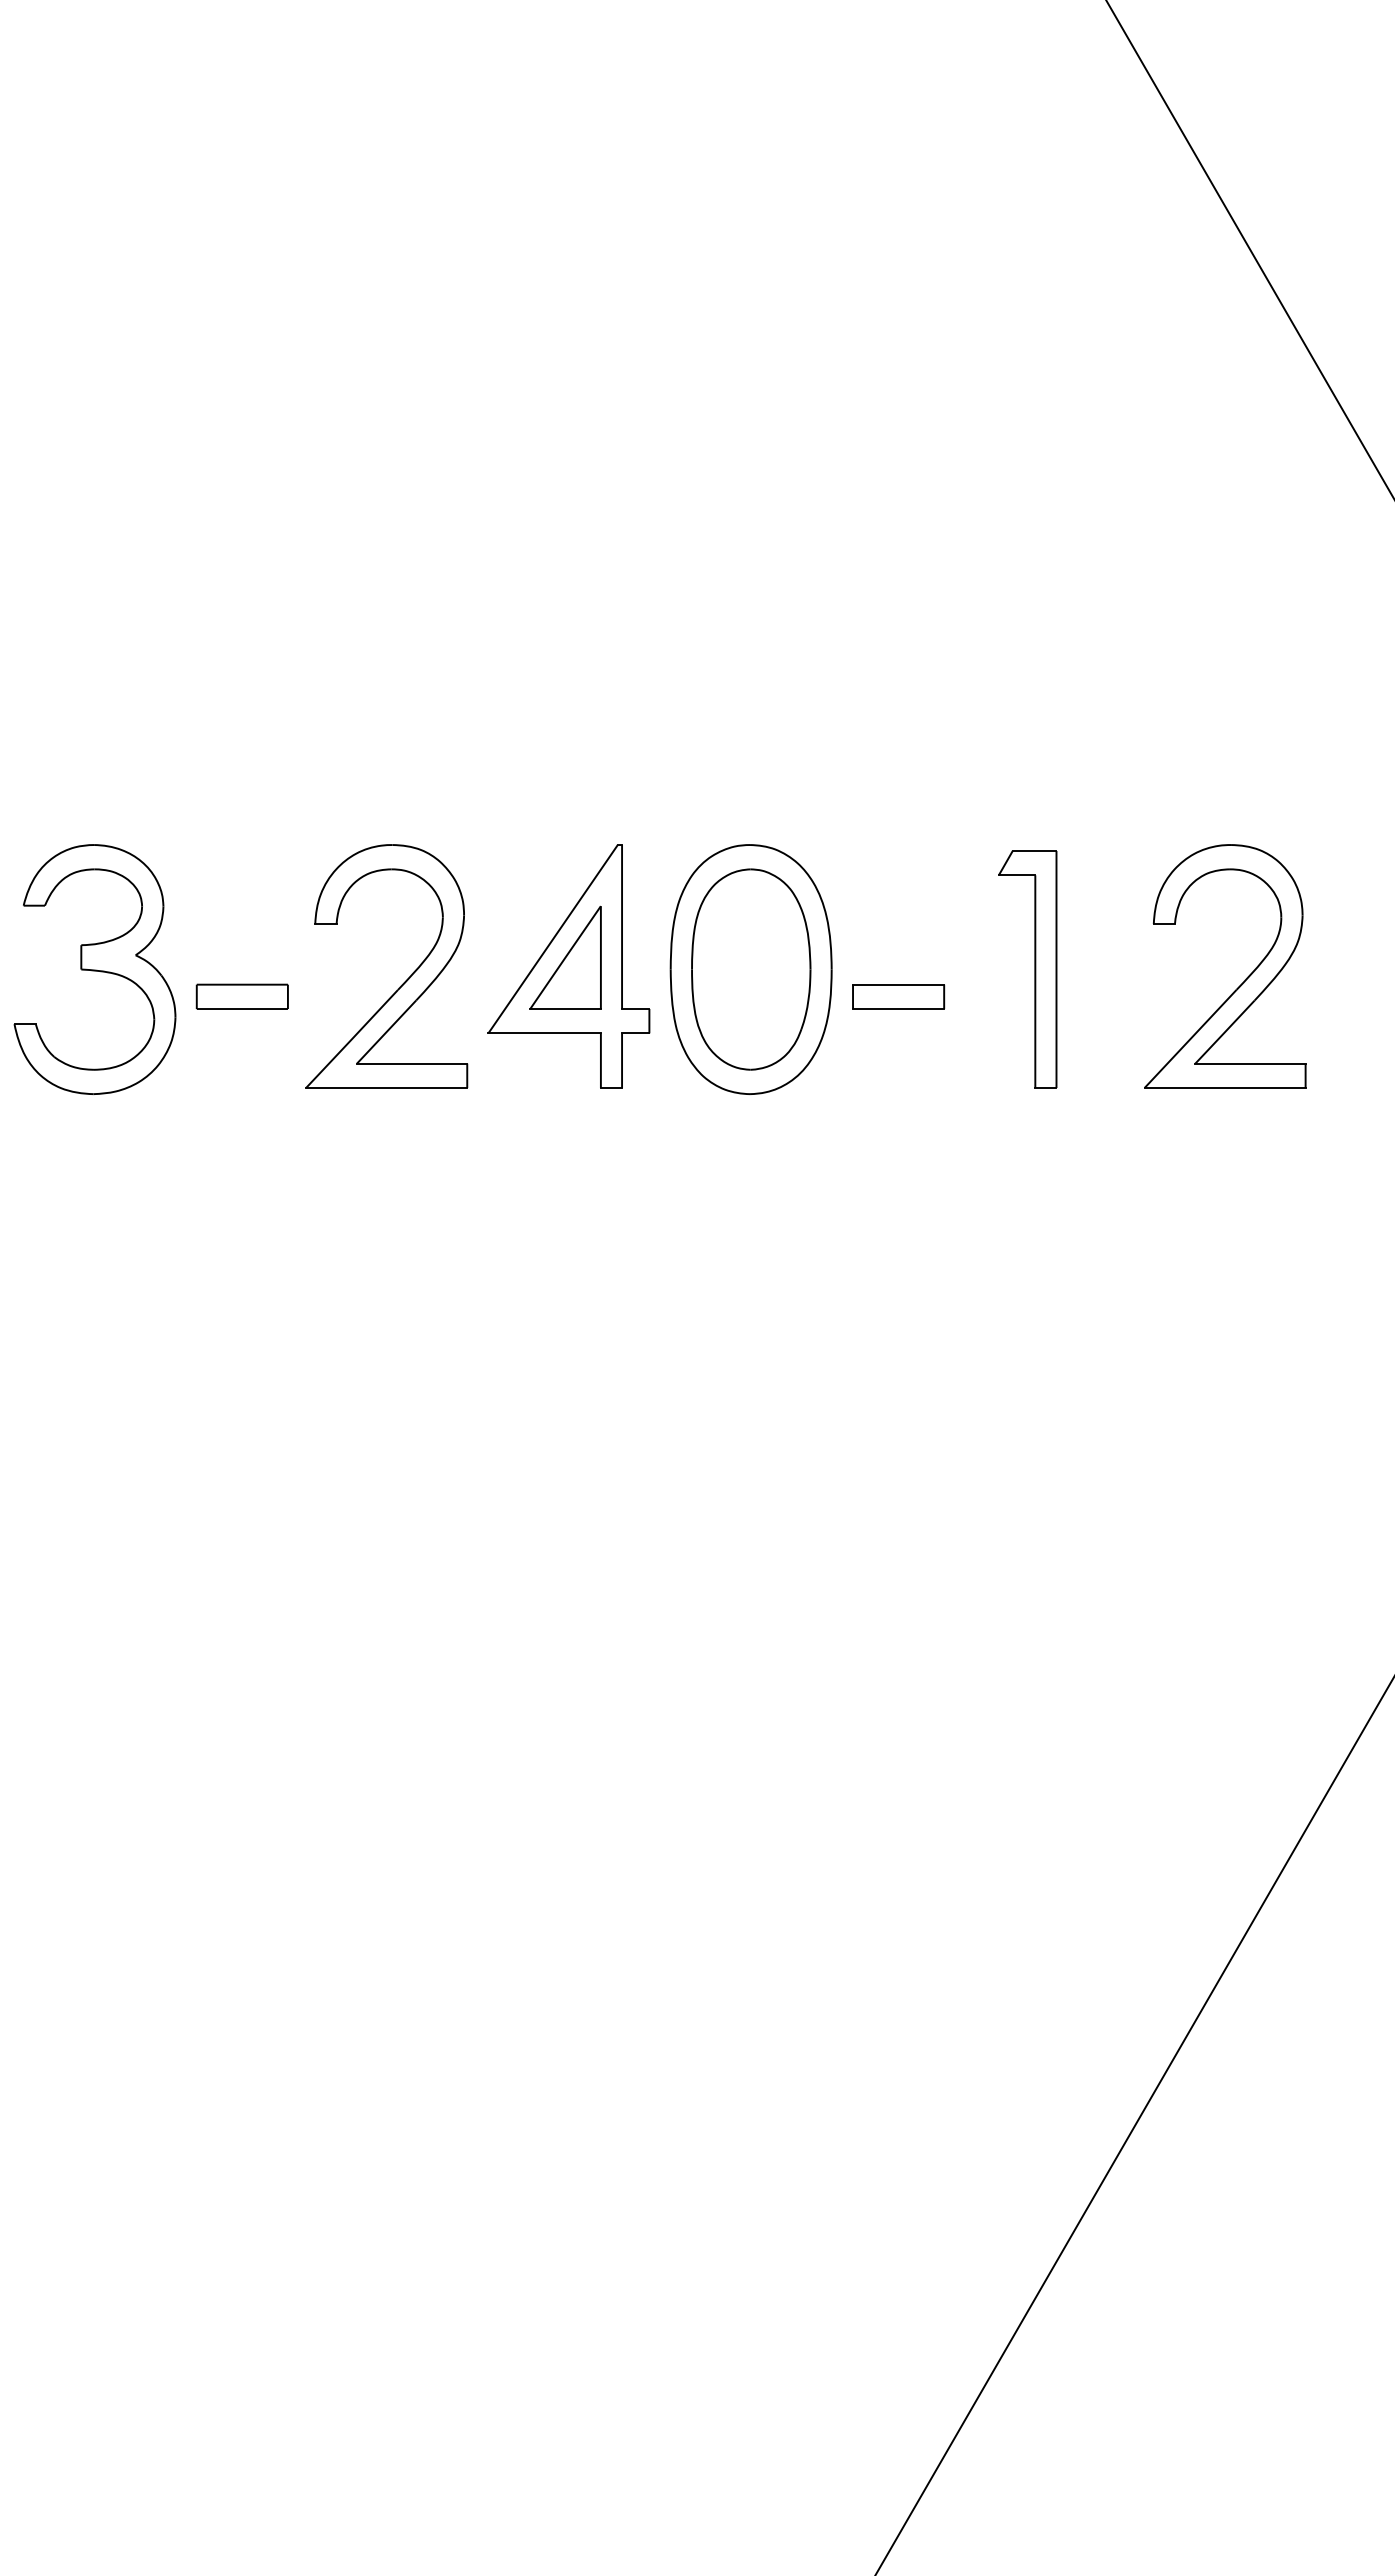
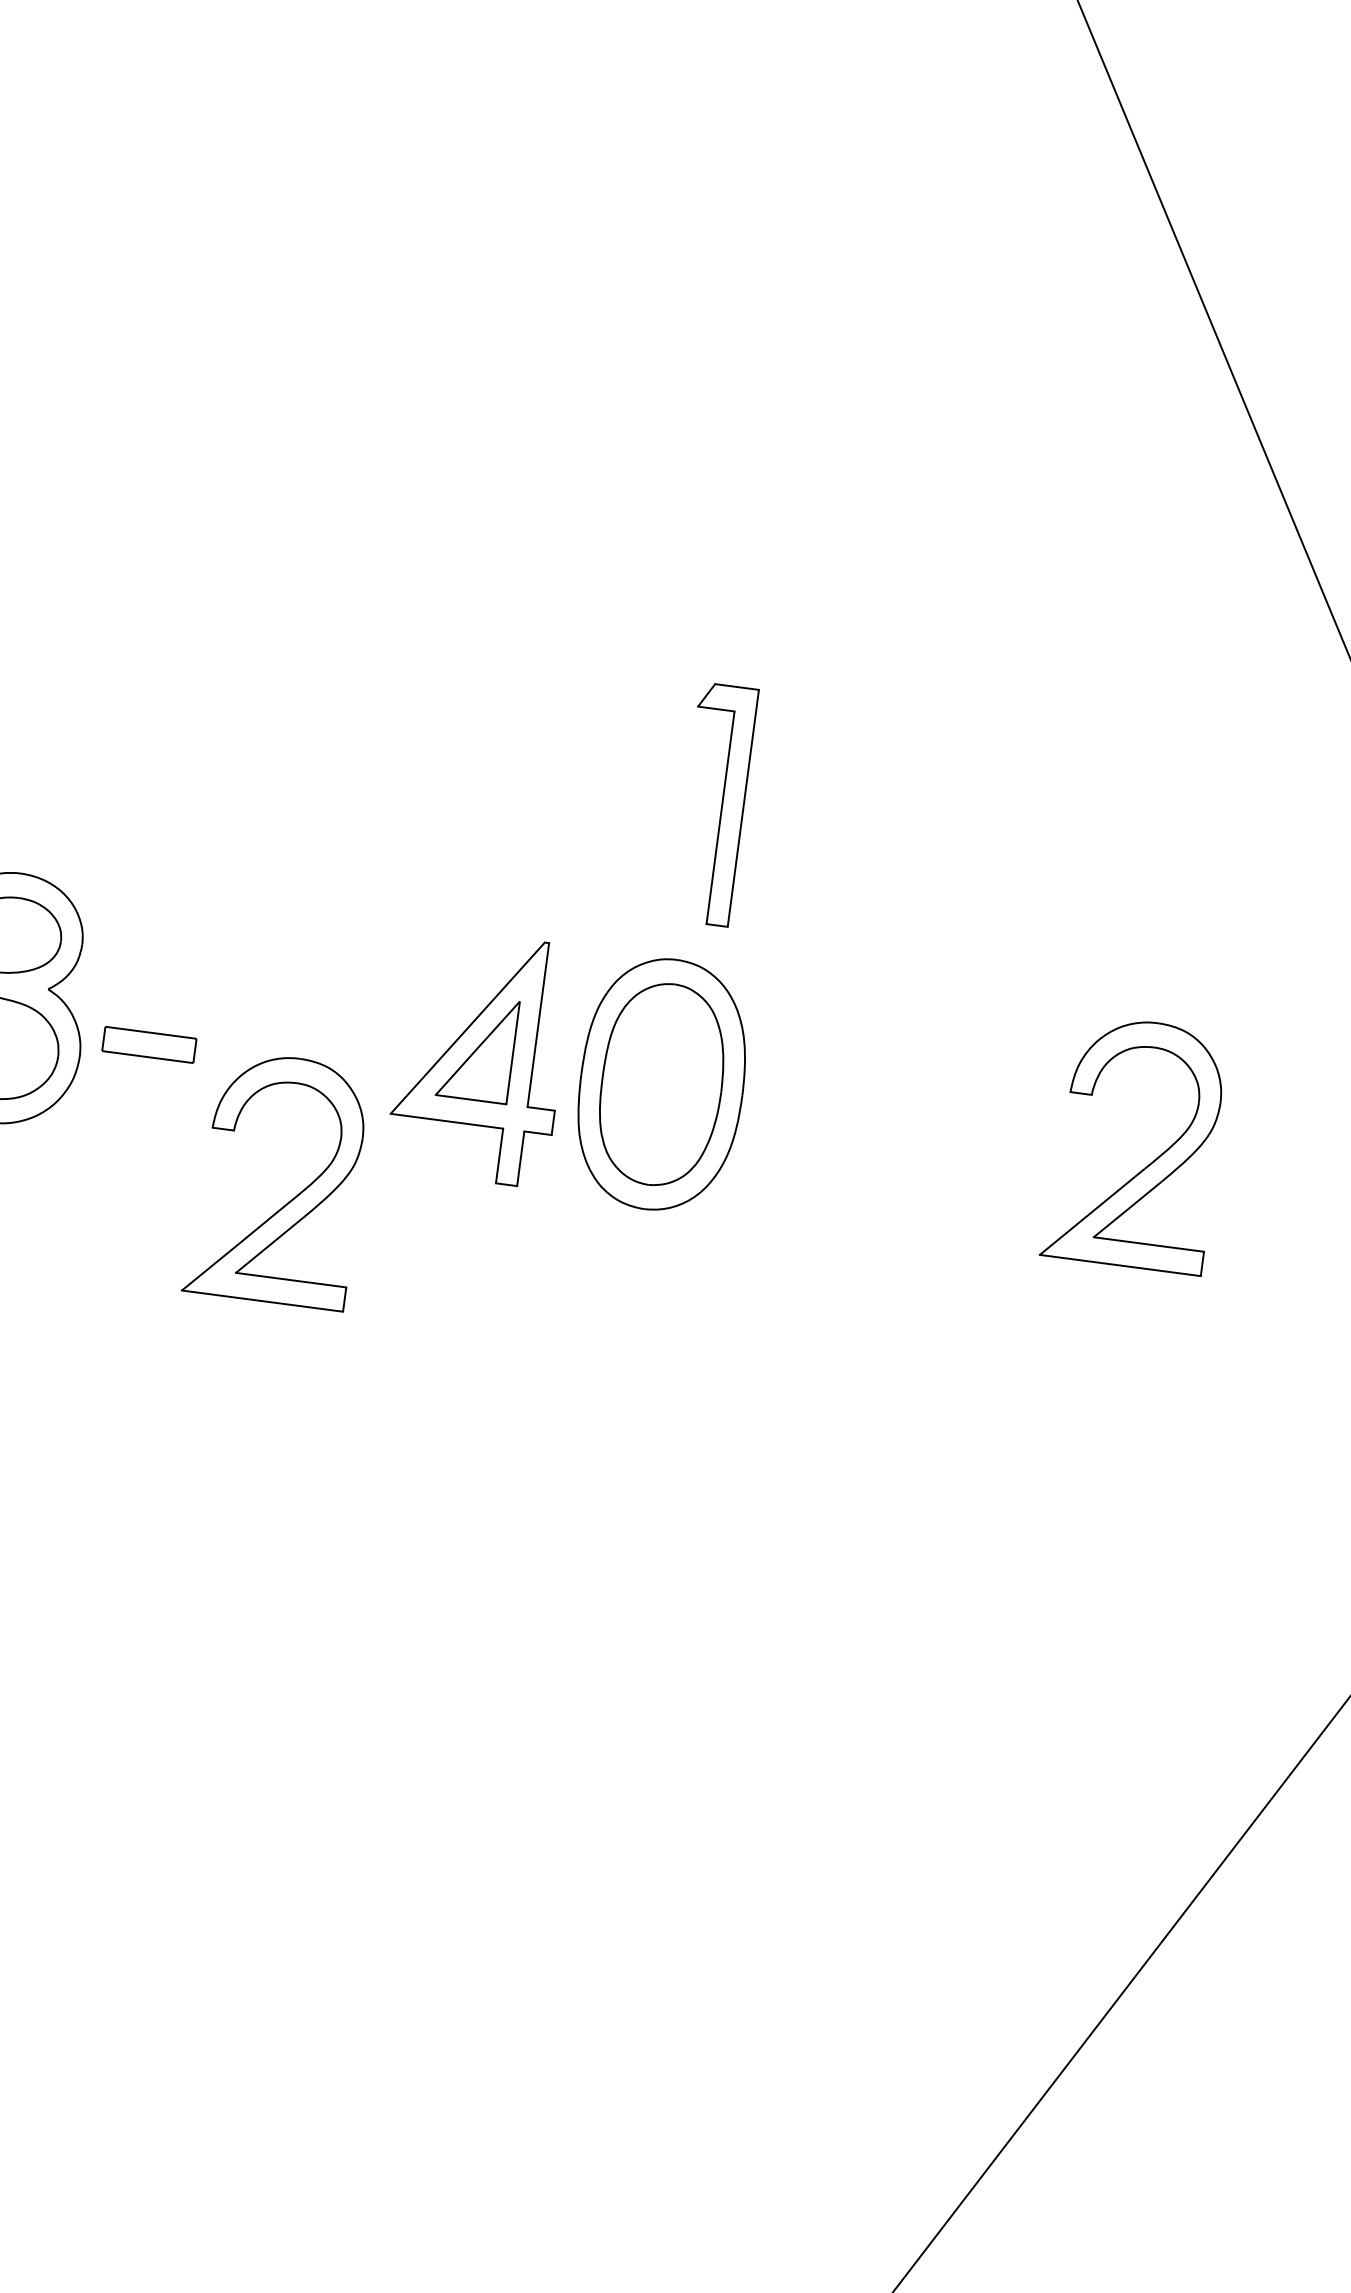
part: (1034, 969) -> (721, 805), moved
part: (403, 982) -> (293, 1197), moved
part: (898, 996) -> (805, 1130), removed

